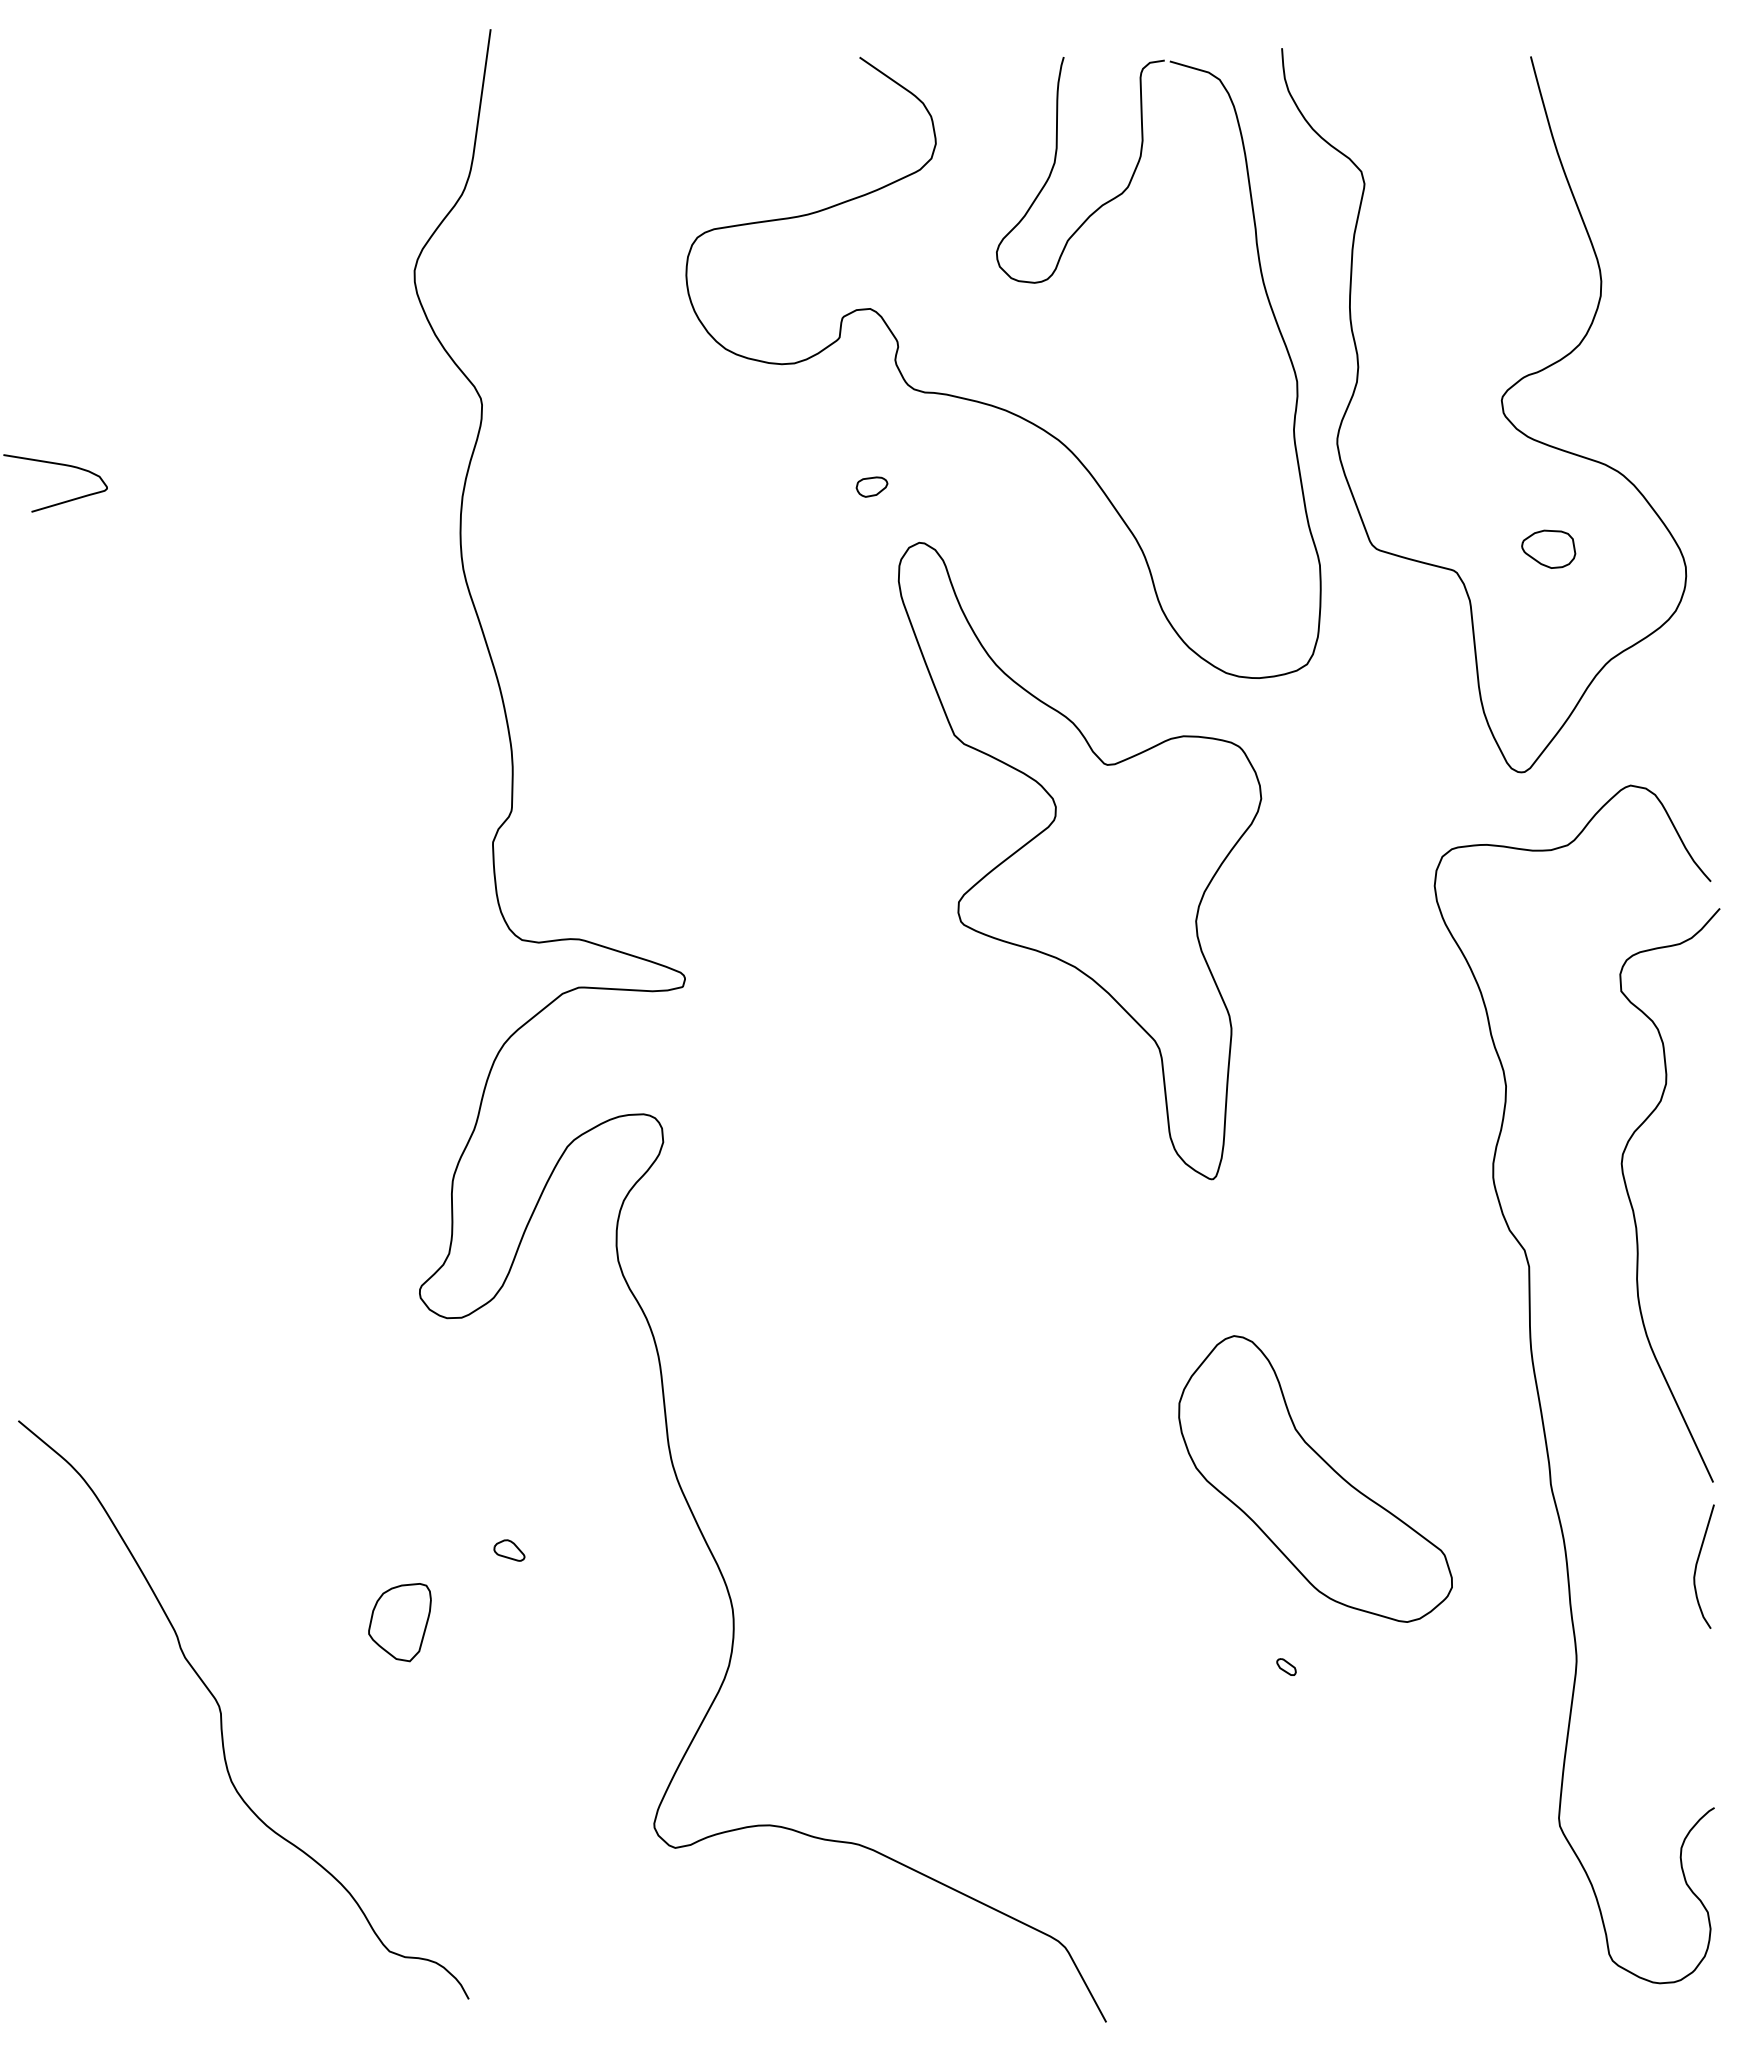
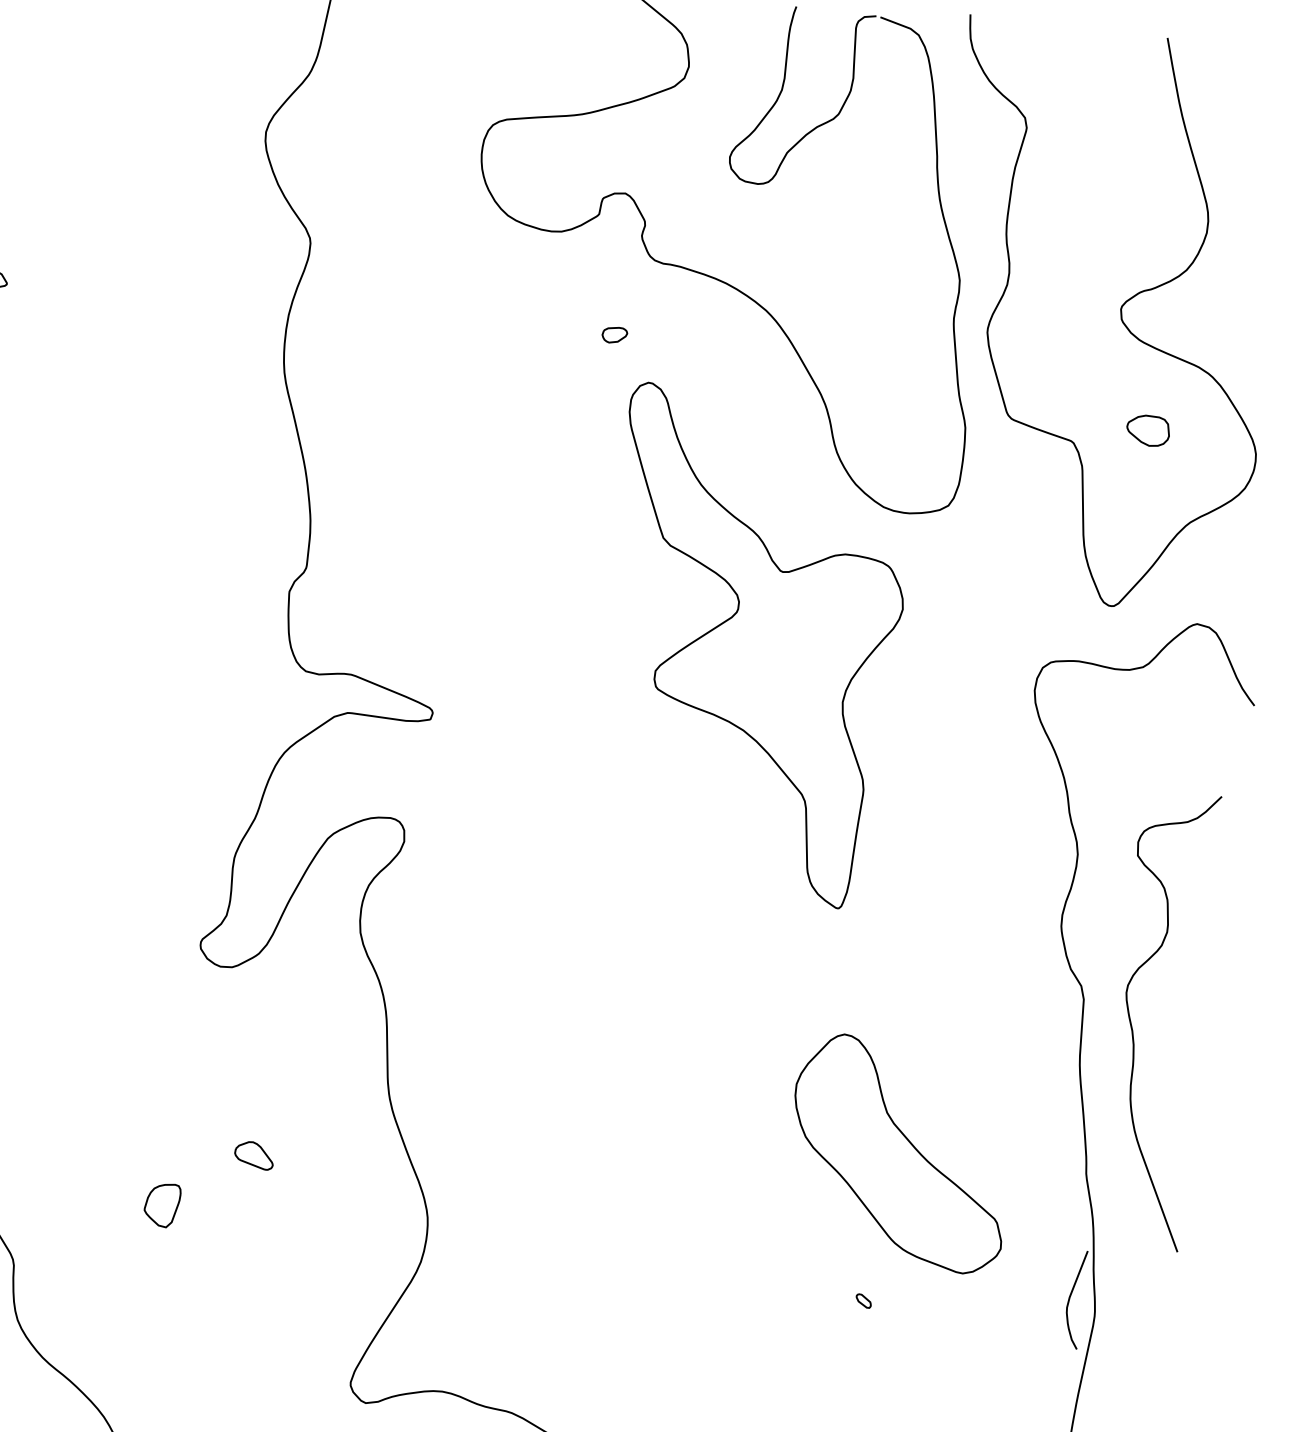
curve: (1633, 1207) -> (1132, 1028), moved
part: (509, 1550) -> (254, 1155), size x1.6
curve: (1697, 1565) -> (1070, 1298), moved
part: (399, 1622) -> (161, 1205), size x0.7

